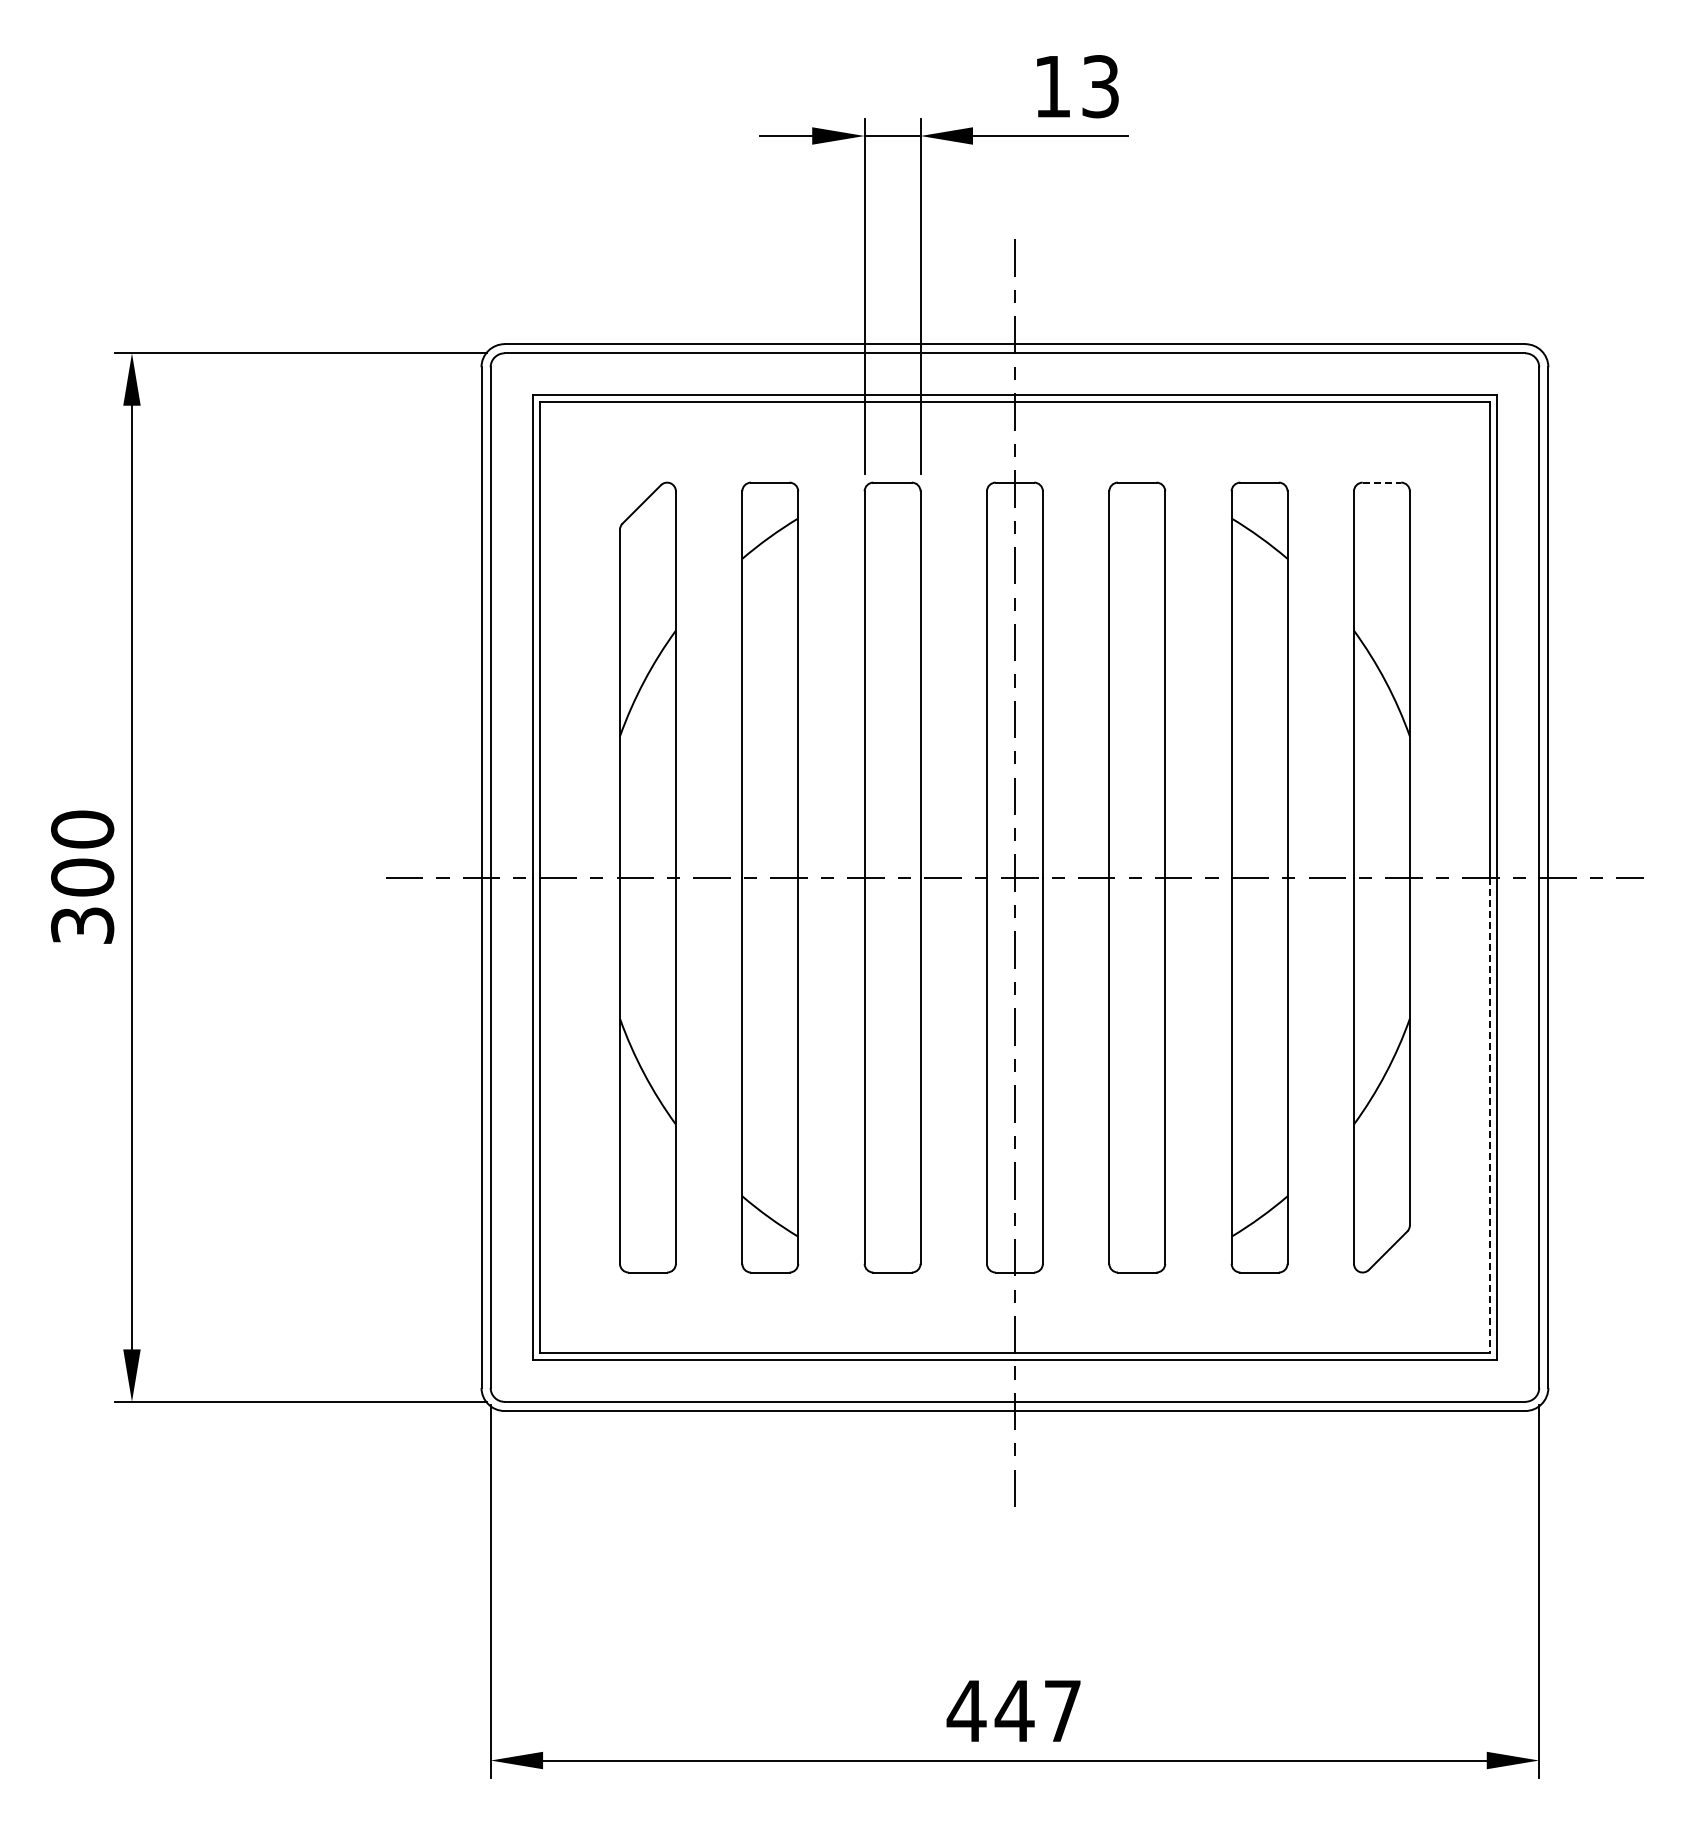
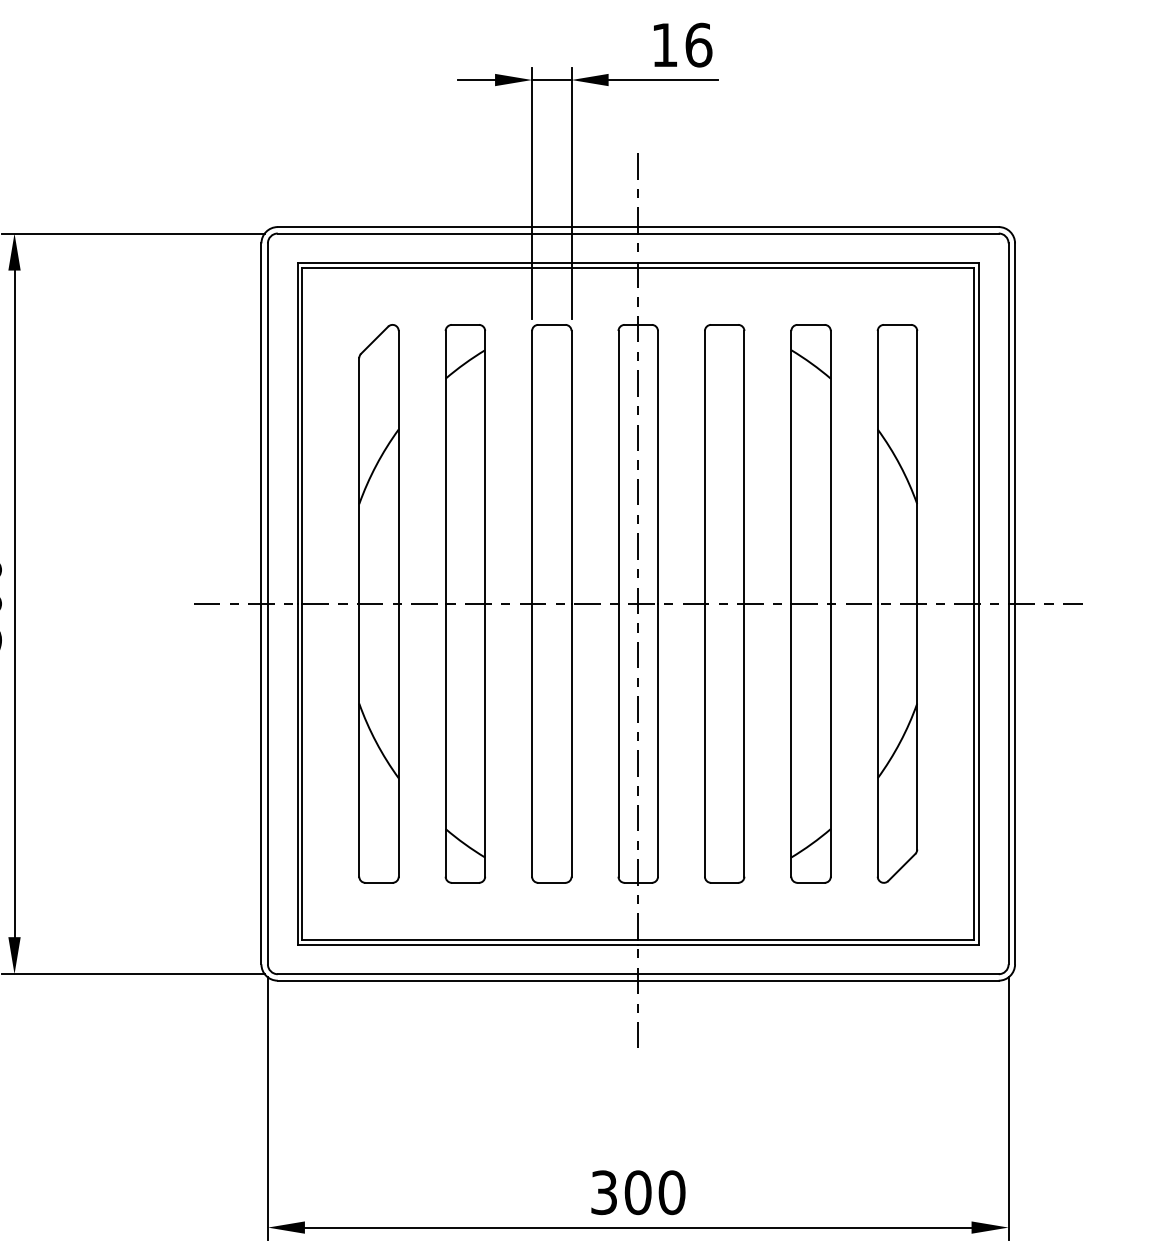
text: (1101, 86) -> (699, 45), 13 -> 16
line: (1382, 482) -> (897, 324), dashed -> solid
line: (1490, 1115) -> (974, 771), dashed -> solid
text: (1013, 1710) -> (637, 1192), 447 -> 300

